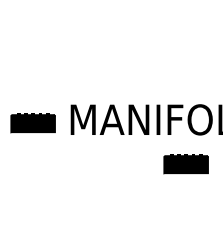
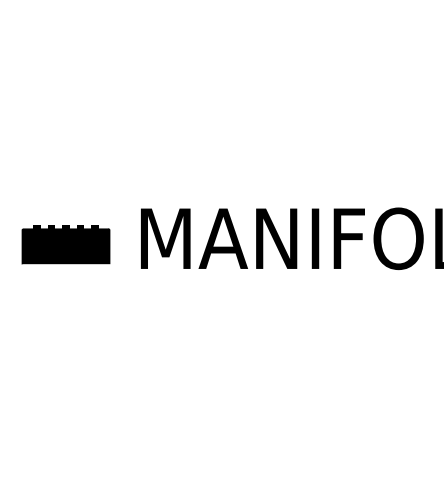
part: (185, 164) -> (369, 327), removed

